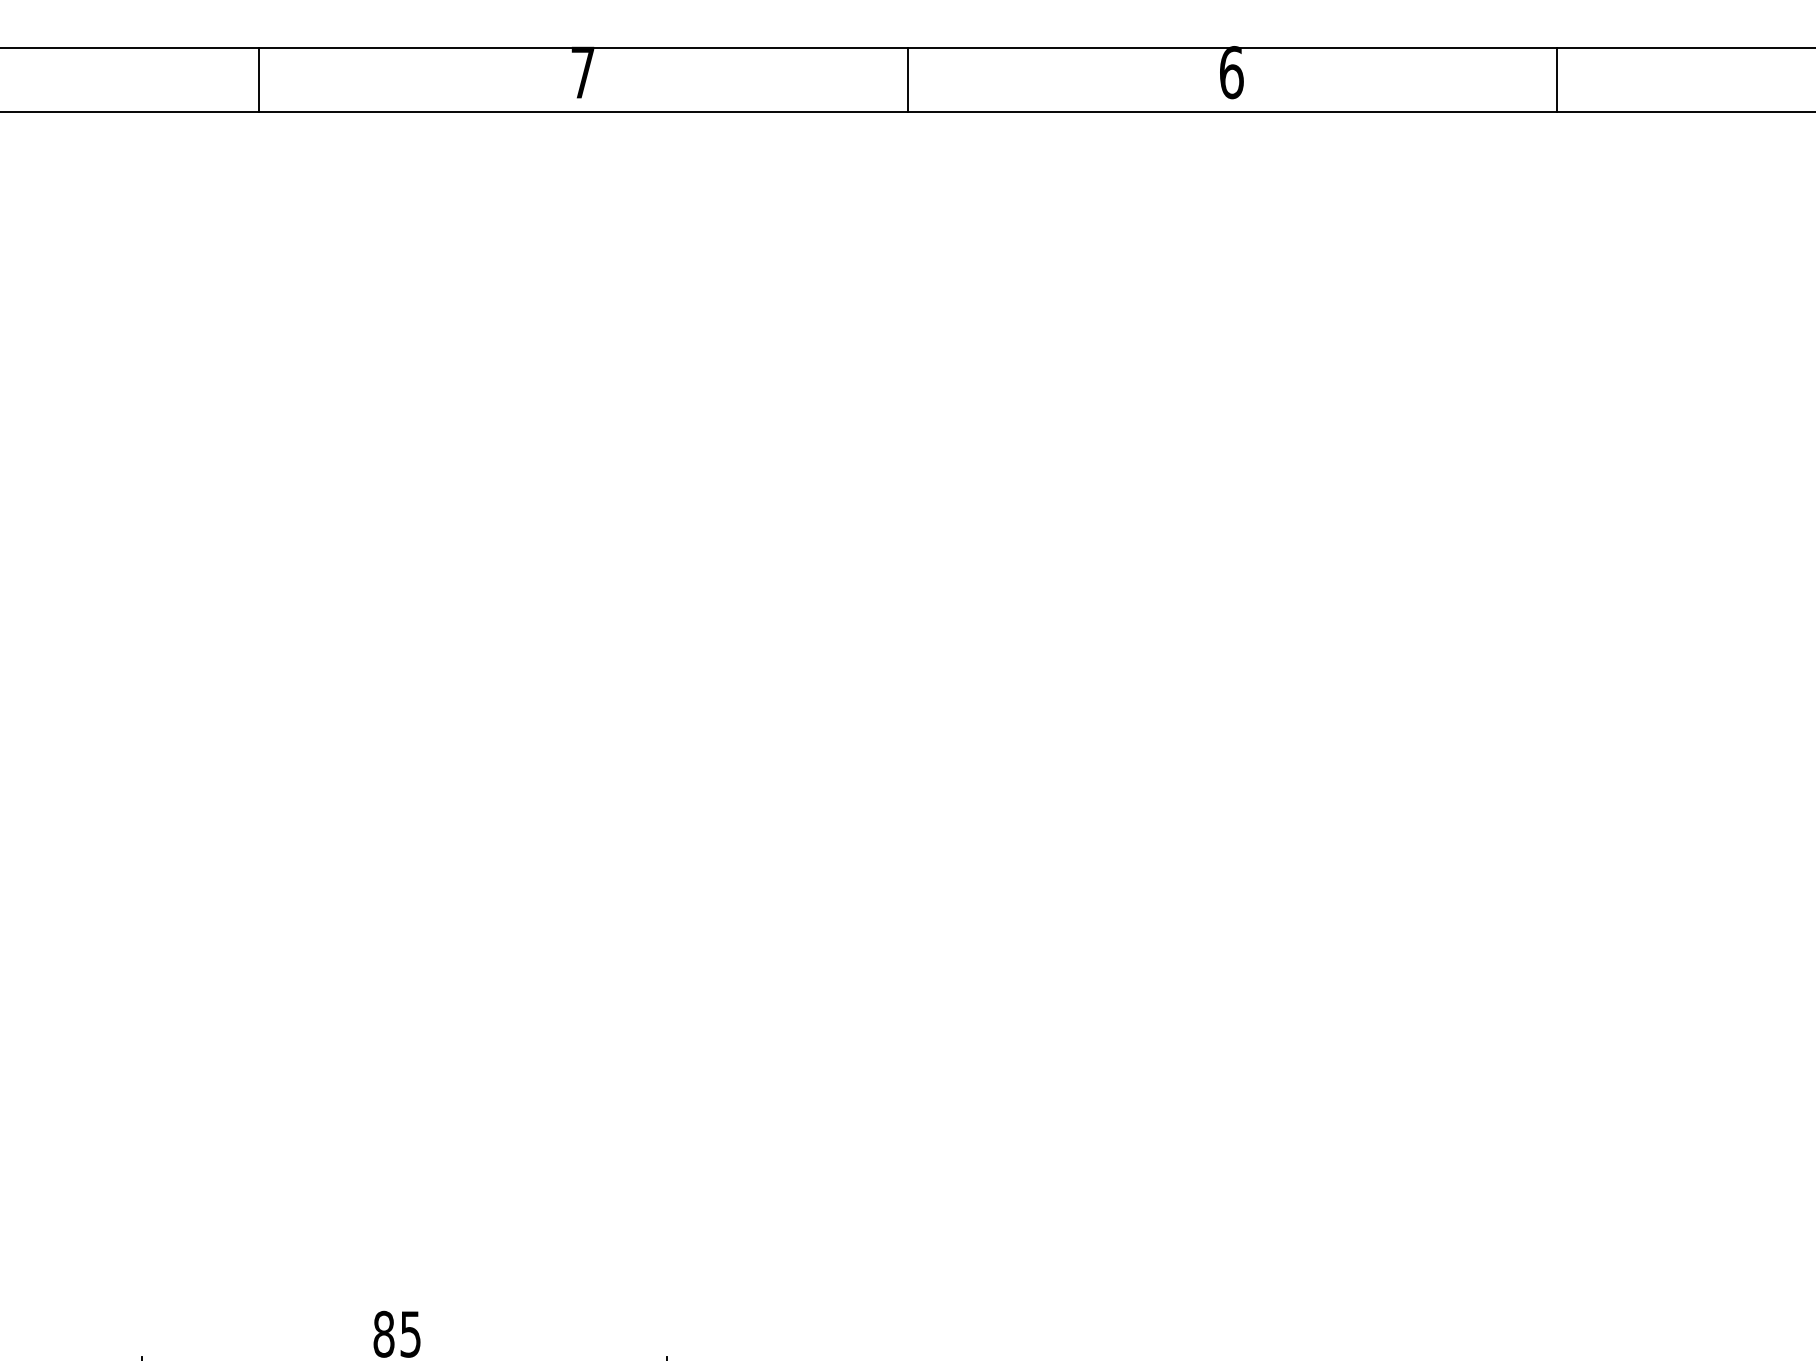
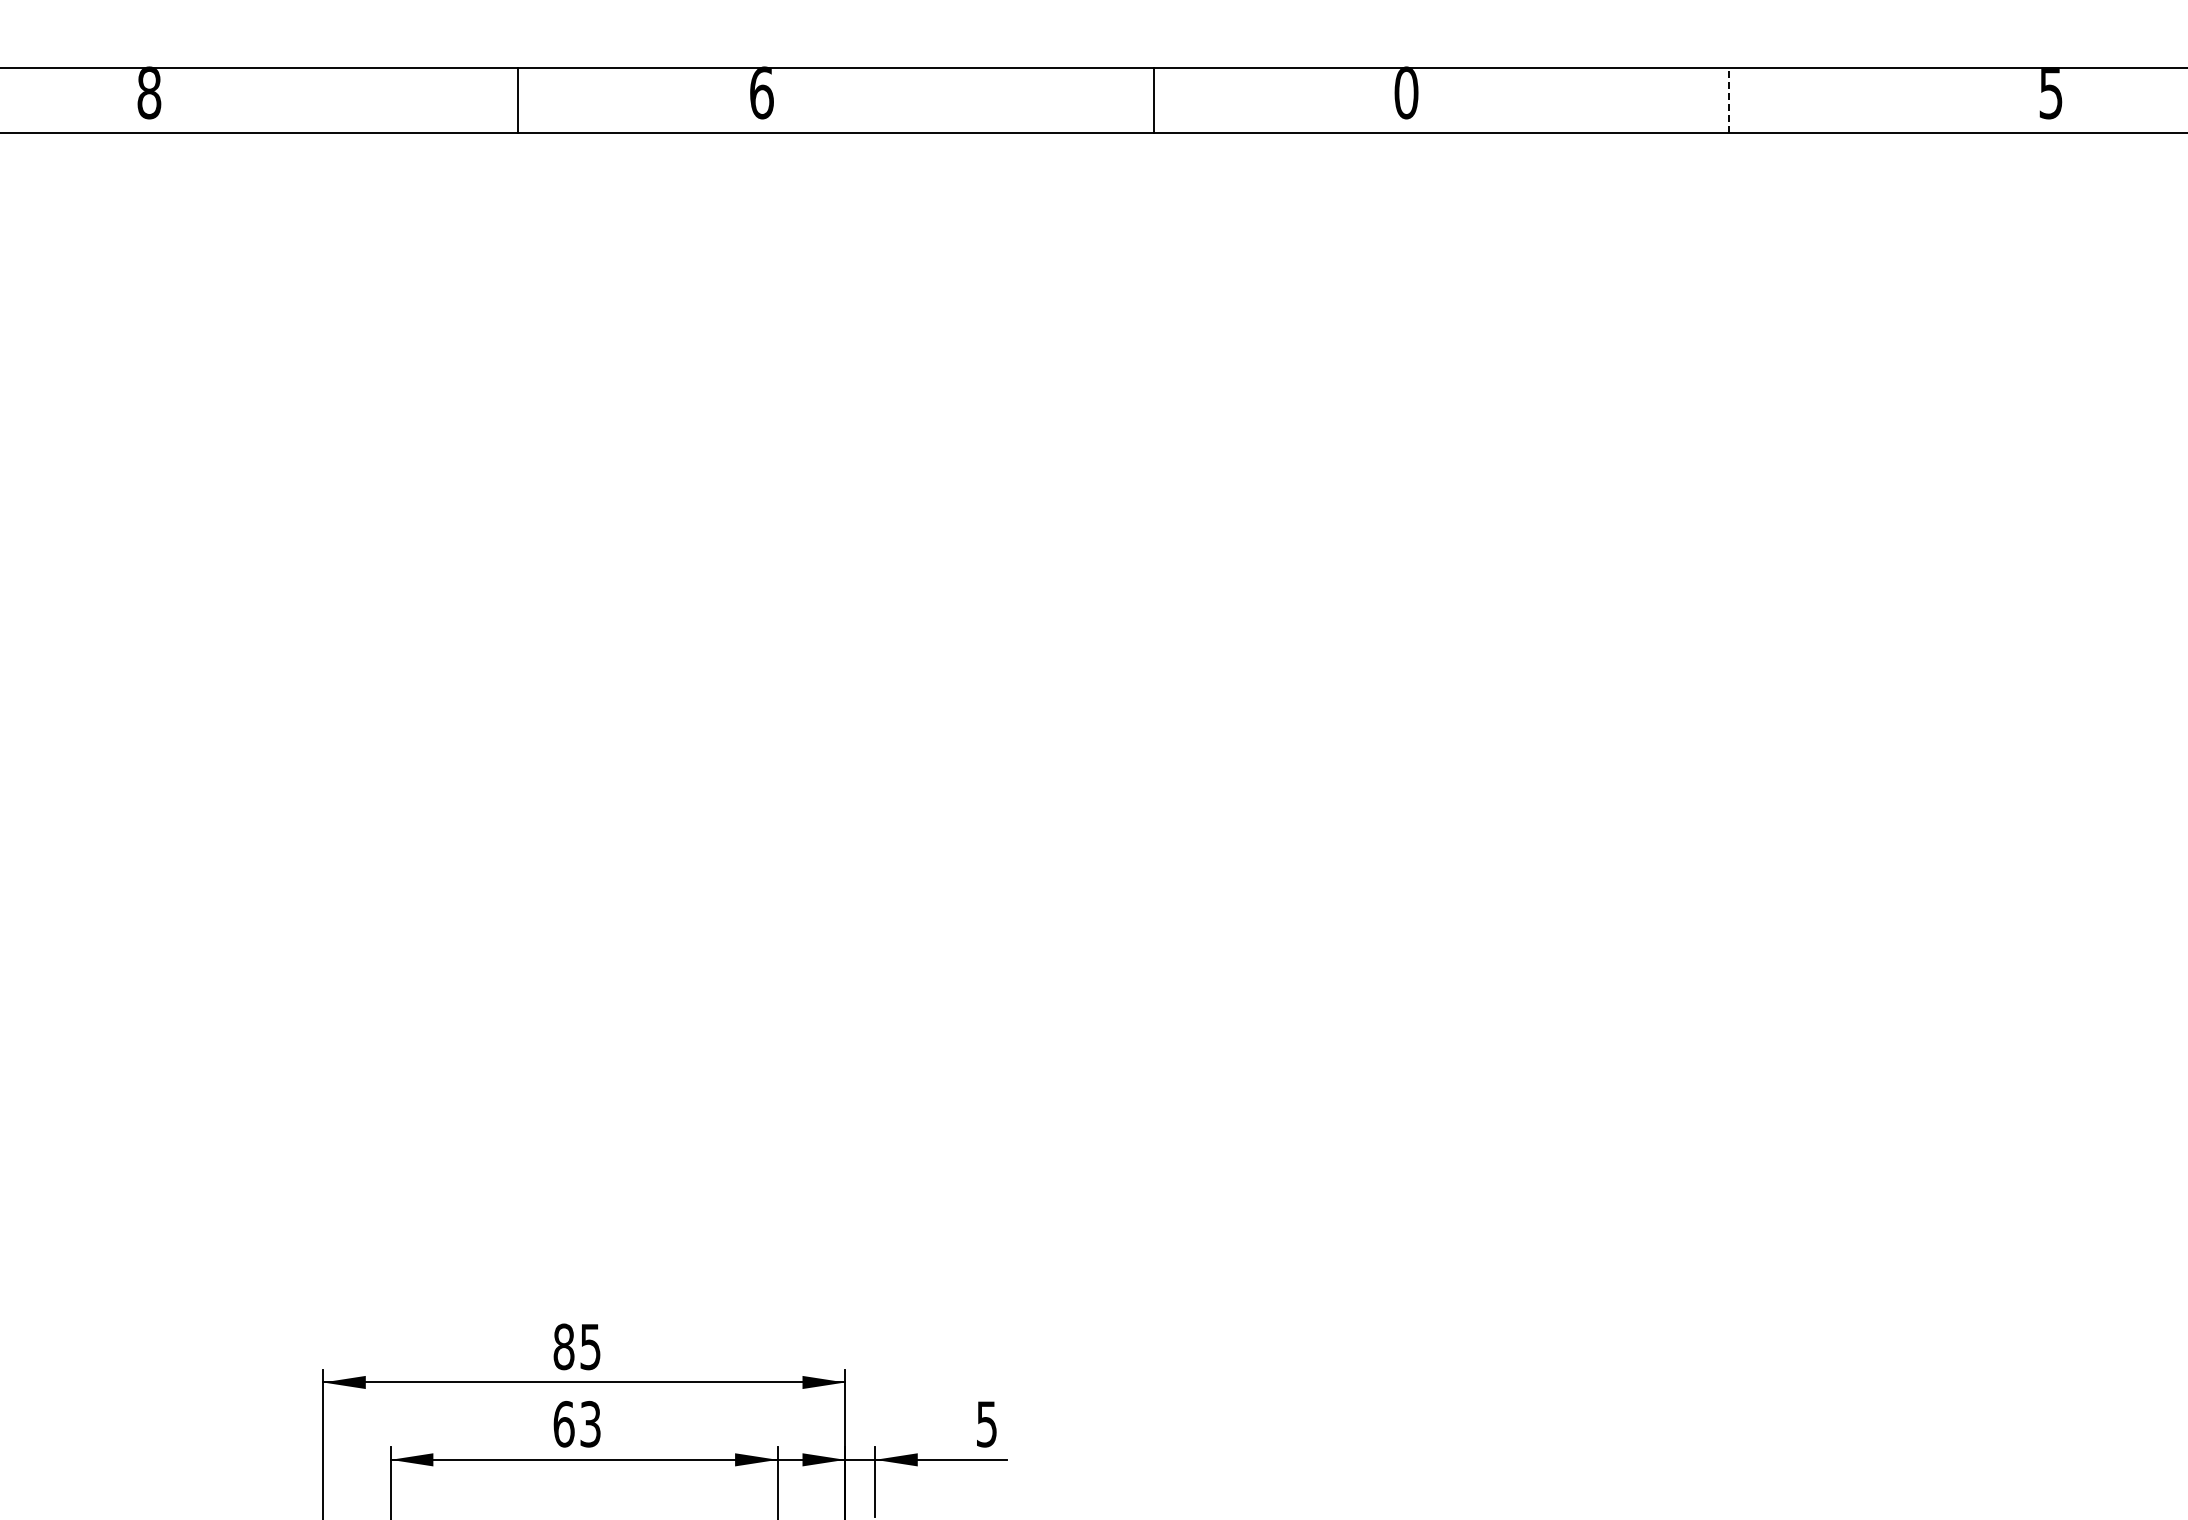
text: (582, 72) -> (761, 92), 7 -> 6
text: (1231, 72) -> (1406, 92), 6 -> 0
line: (1556, 79) -> (1729, 99), solid -> dashed
line: (259, 80) -> (518, 100), moved
line: (907, 80) -> (1153, 100), moved

